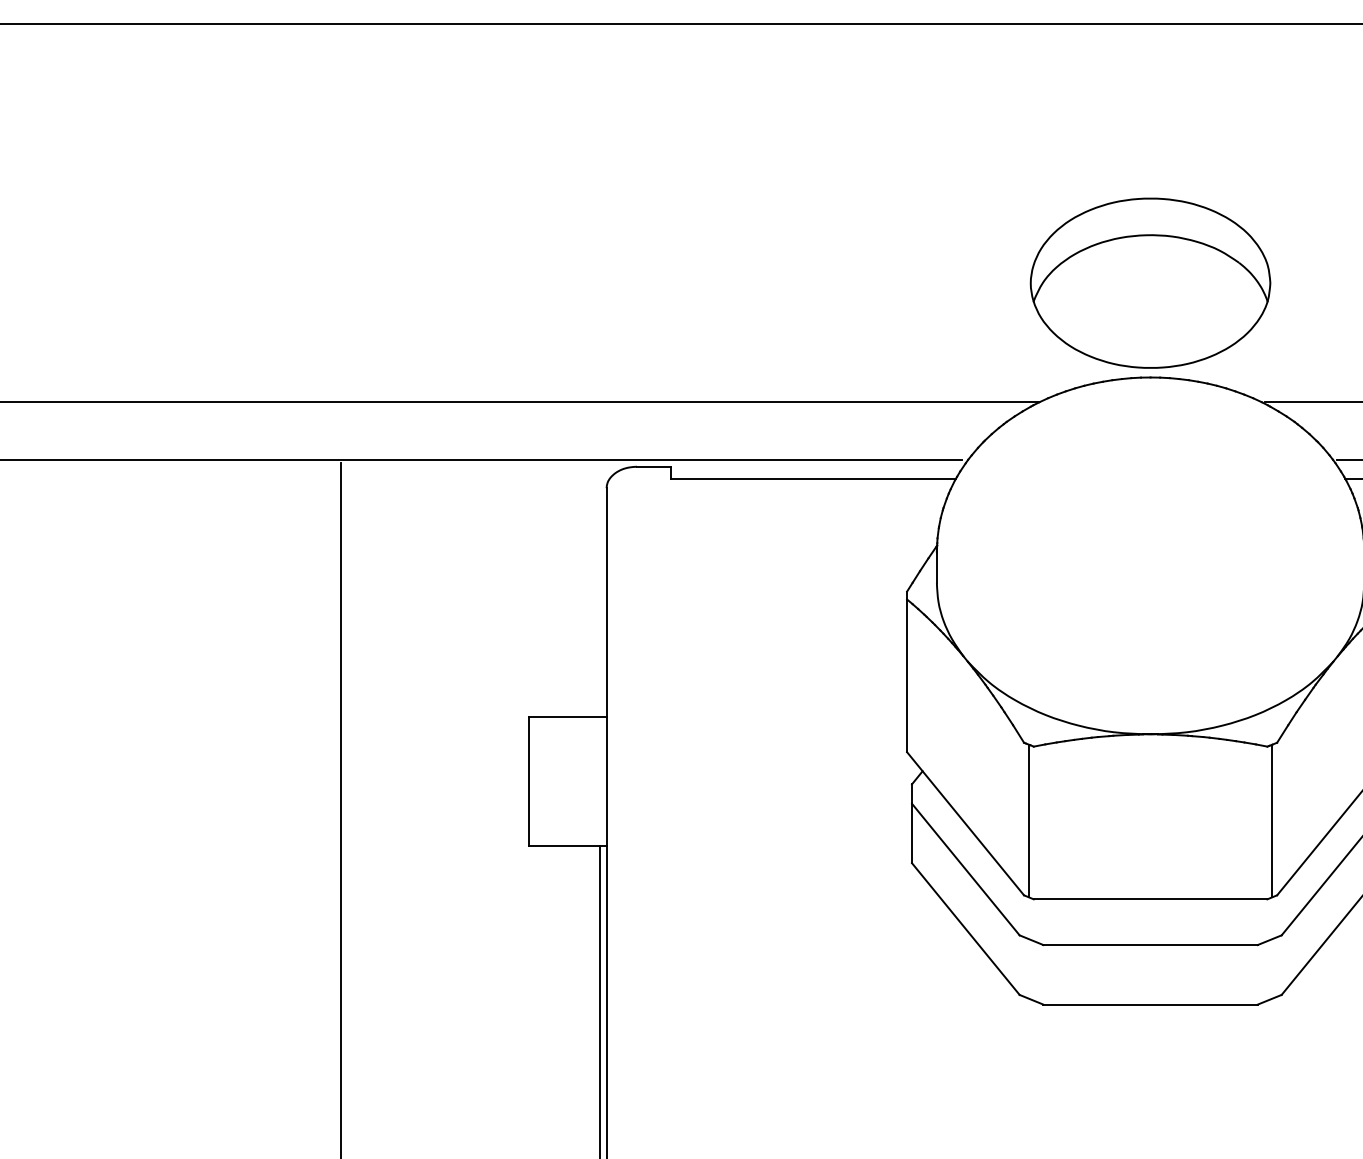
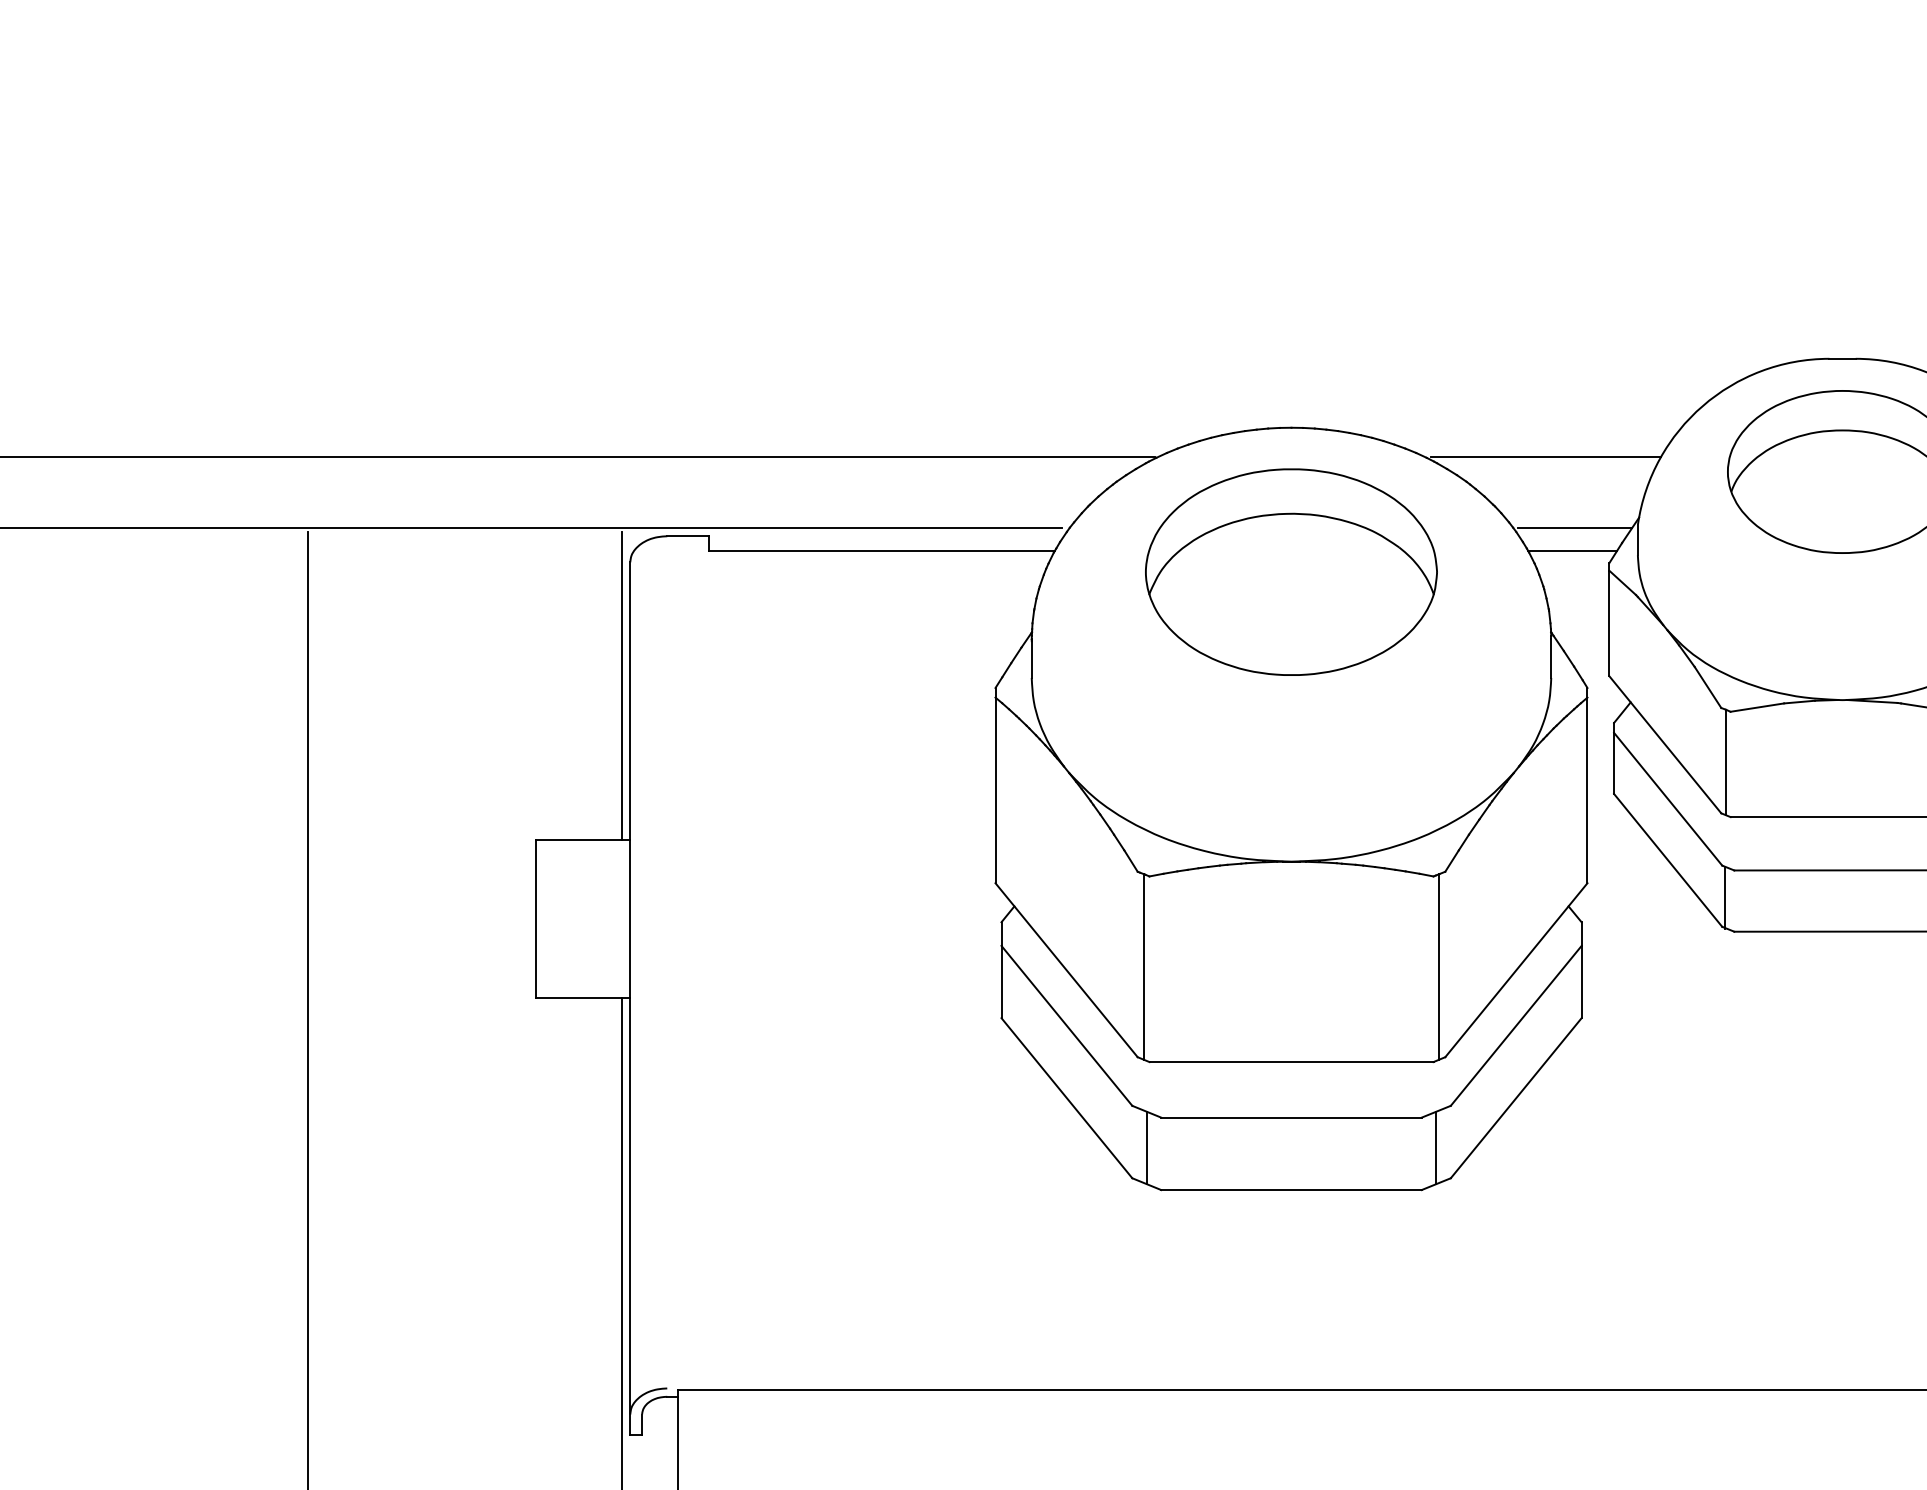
part: (1150, 282) -> (1291, 571), moved
line: (600, 589) -> (622, 685), added
line: (1031, 969) -> (1146, 1147), added
line: (1269, 969) -> (1436, 1147), added

